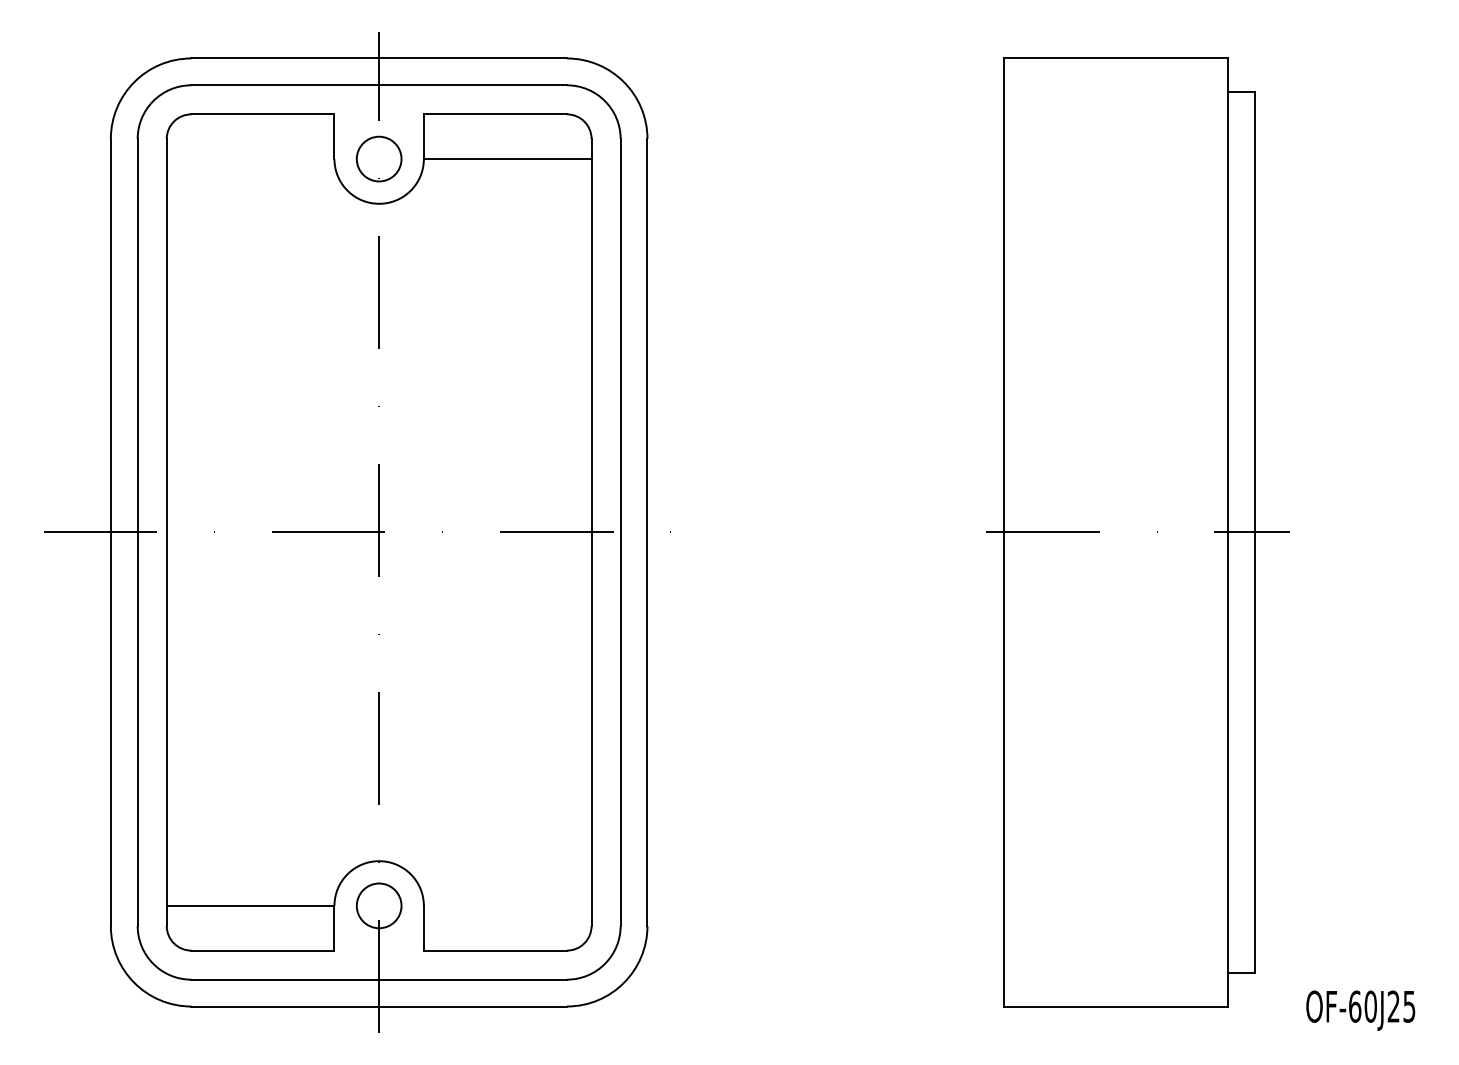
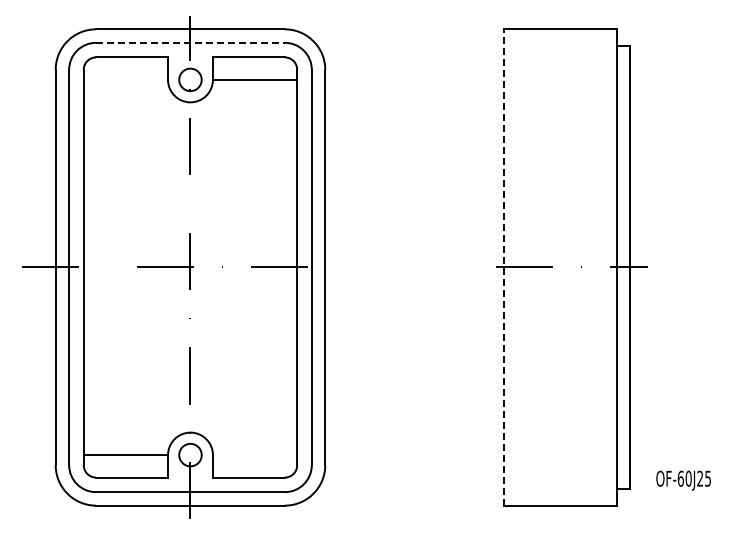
line: (379, 84) -> (190, 42), solid -> dashed
line: (1004, 532) -> (504, 267), solid -> dashed
text: (1360, 1010) -> (683, 480), moved

